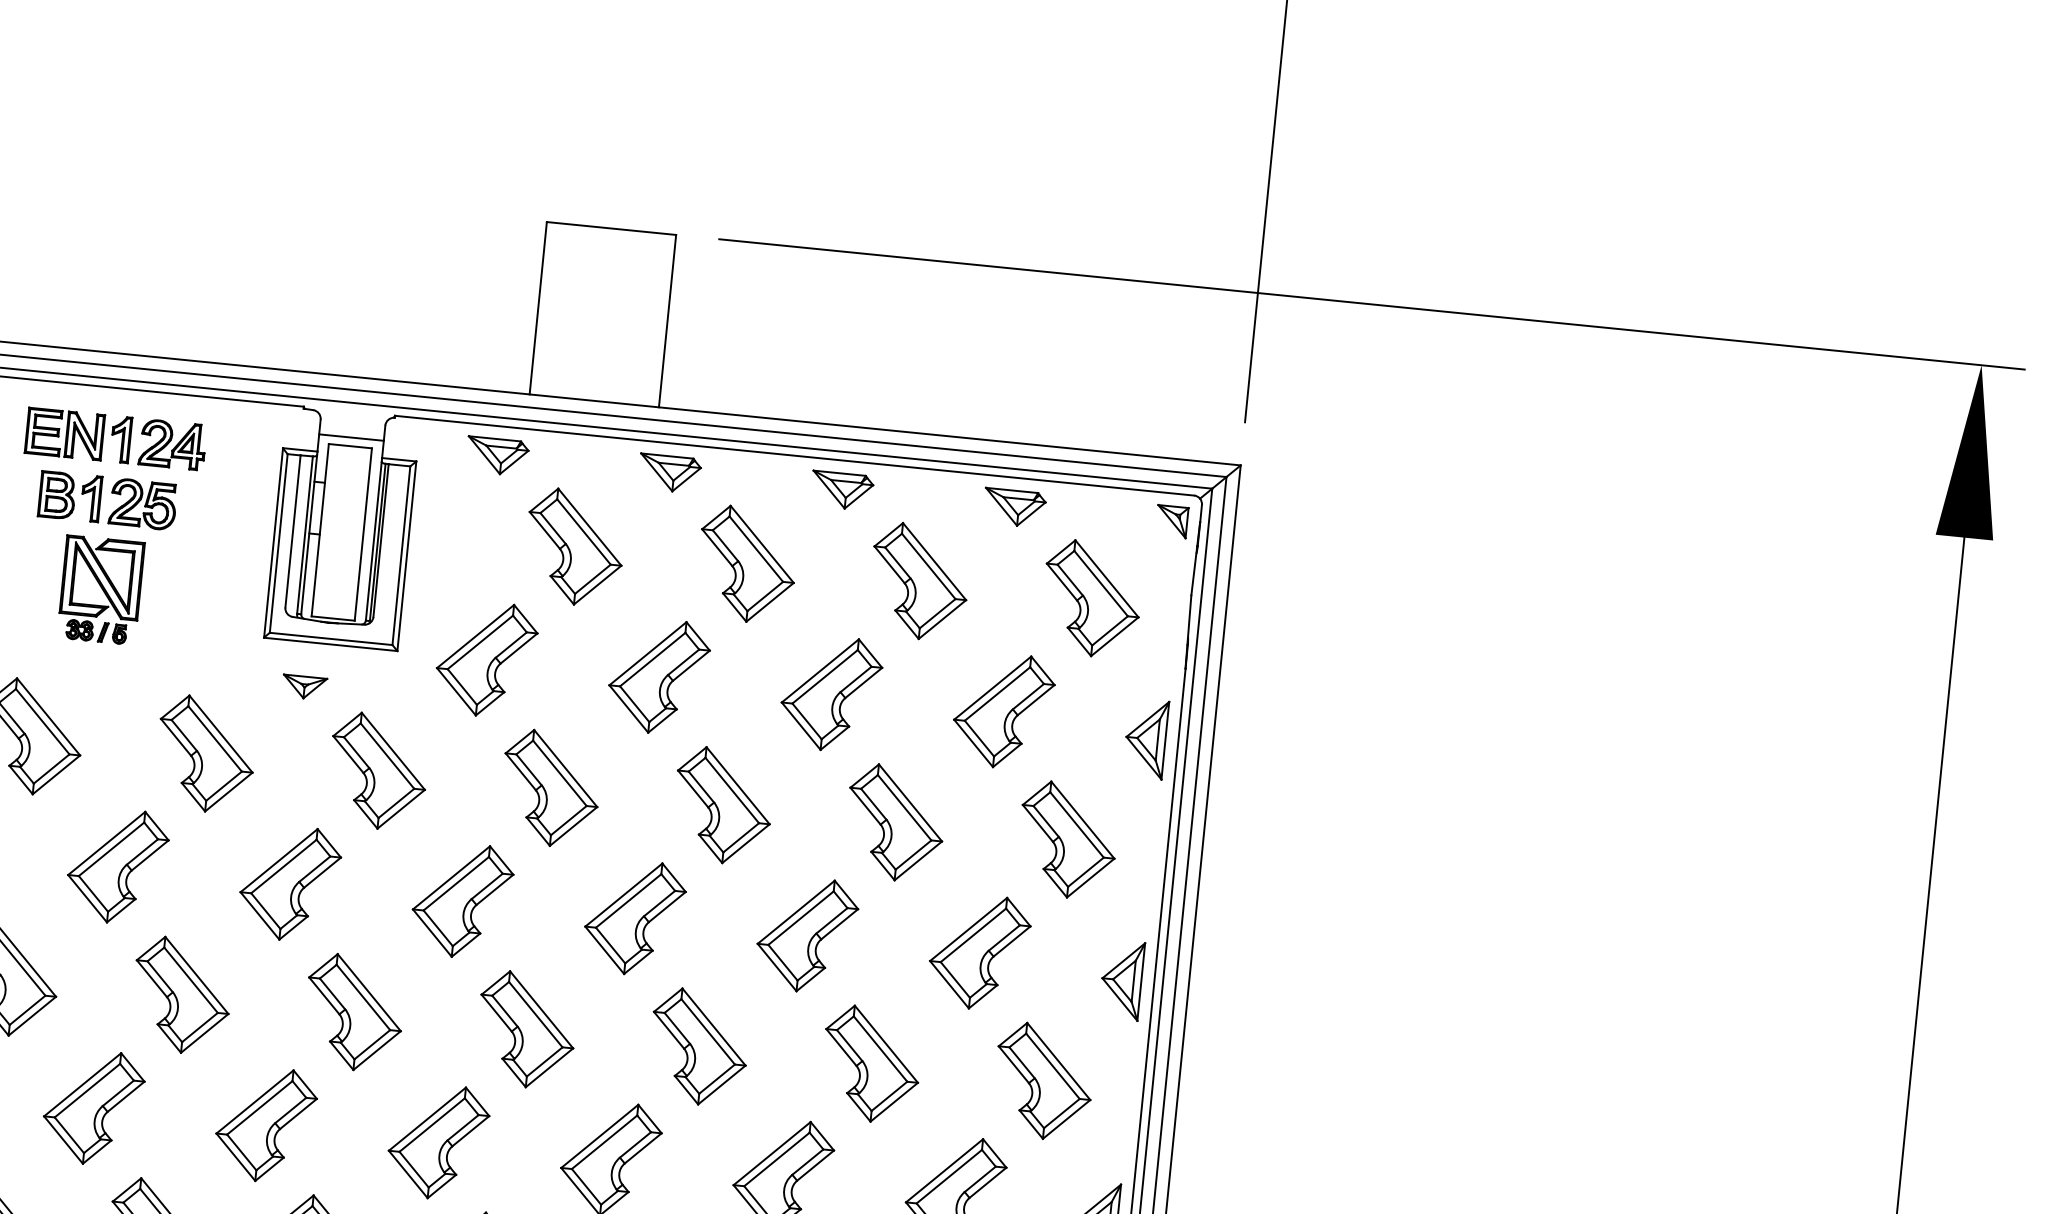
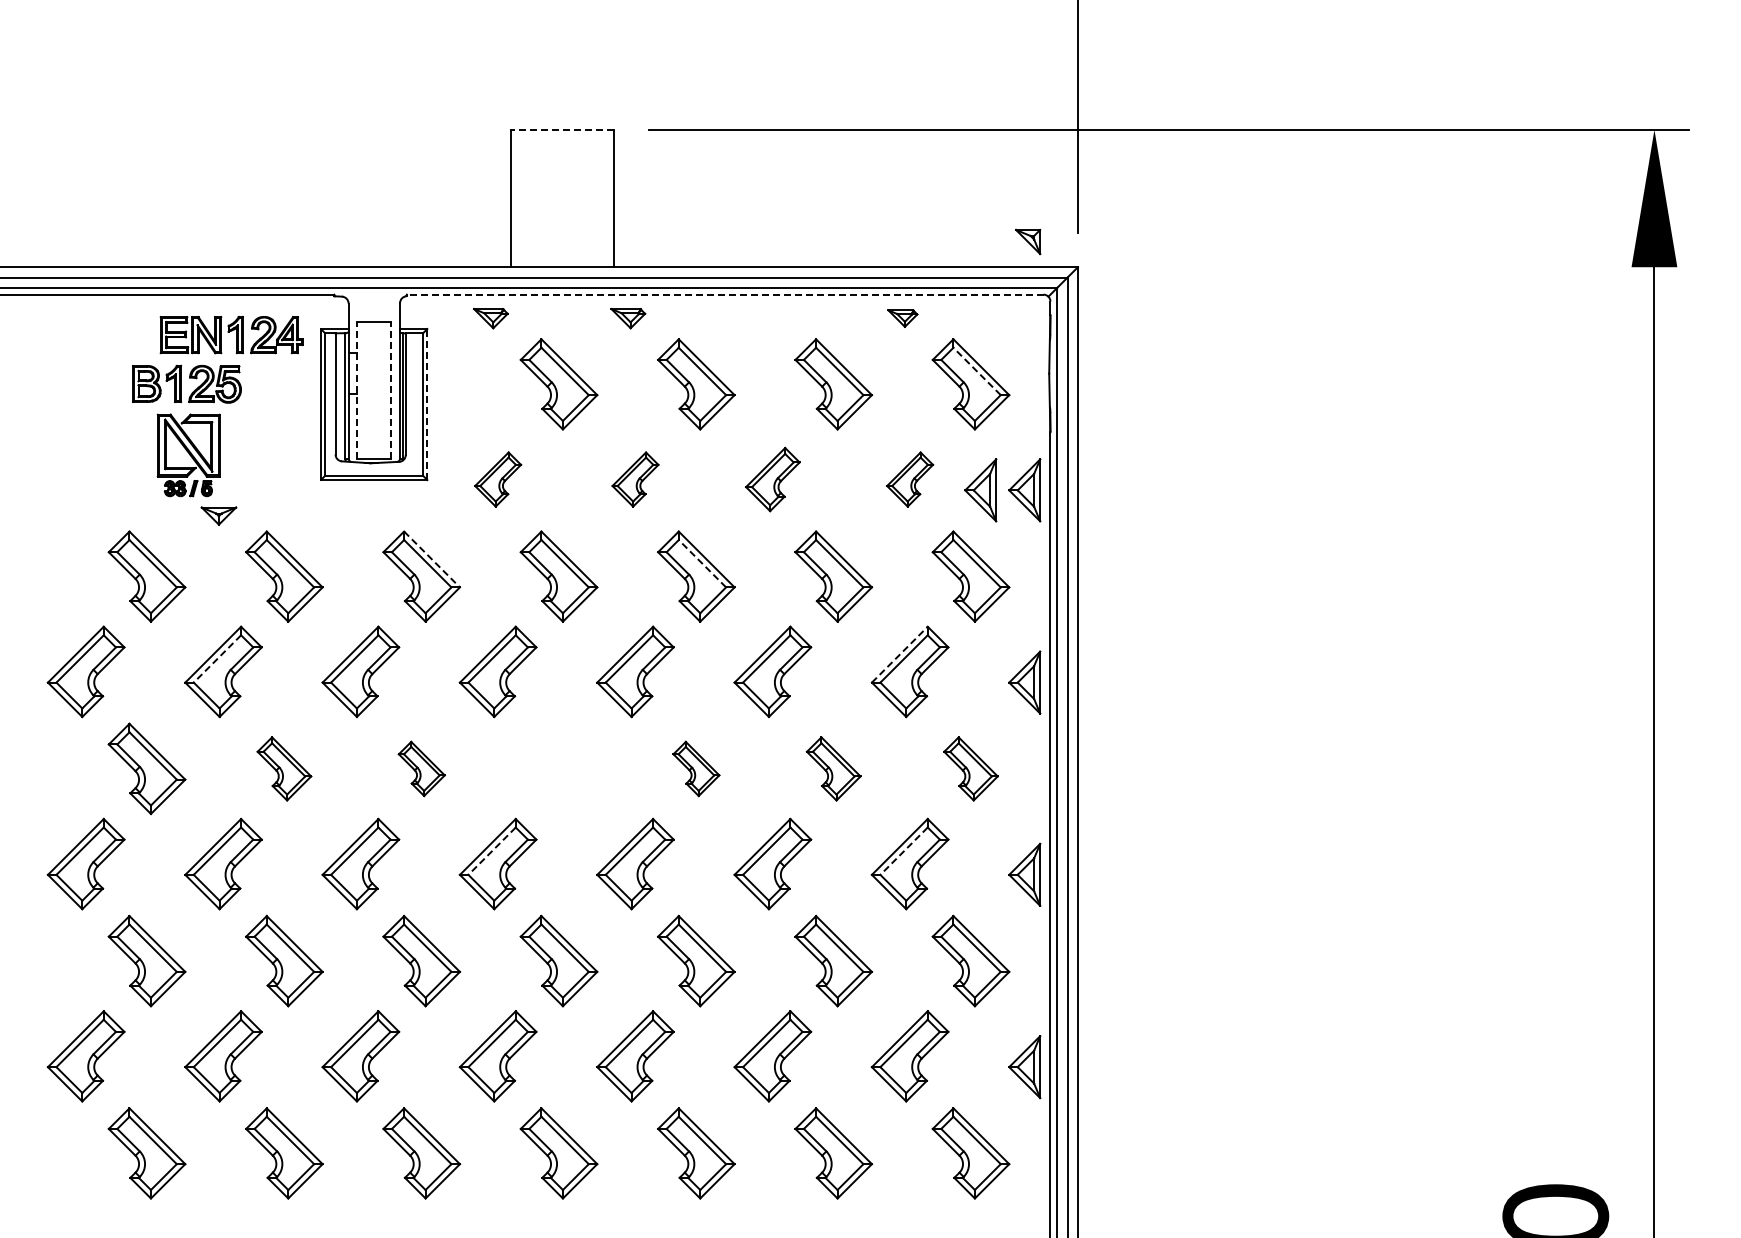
line: (610, 227) -> (562, 129), solid -> dashed
line: (351, 437) -> (374, 315), removed
part: (115, 439) -> (231, 335), moved
line: (793, 455) -> (724, 294), solid -> dashed
part: (496, 456) -> (490, 318), size x0.7
part: (670, 473) -> (628, 318), size x0.7
part: (842, 490) -> (765, 318), removed
part: (1014, 507) -> (902, 318), size x0.6
part: (1172, 521) -> (1028, 241), moved
line: (319, 529) -> (356, 390), solid -> dashed
line: (363, 534) -> (391, 390), solid -> dashed
line: (407, 556) -> (427, 404), solid -> dashed
line: (1100, 583) -> (976, 371), solid -> dashed
part: (485, 659) -> (497, 479), size x0.6
part: (658, 676) -> (635, 479), size x0.6
part: (304, 686) -> (218, 515), moved
part: (830, 693) -> (772, 479), size x0.7
part: (1002, 710) -> (909, 479), size x0.6
part: (1090, 733) -> (980, 490), added
line: (393, 751) -> (432, 559), solid -> dashed
line: (732, 790) -> (702, 563), solid -> dashed
line: (111, 850) -> (217, 659), solid -> dashed
line: (969, 929) -> (900, 654), solid -> dashed
part: (181, 995) -> (284, 768), size x0.7
part: (353, 1012) -> (421, 768), size x0.6
part: (525, 1029) -> (558, 768), removed
part: (699, 1046) -> (696, 768), size x0.6
part: (871, 1064) -> (833, 768), size x0.7
part: (1043, 1081) -> (970, 768), size x0.7
line: (431, 1125) -> (491, 851), solid -> dashed
line: (948, 1176) -> (903, 851), solid -> dashed

